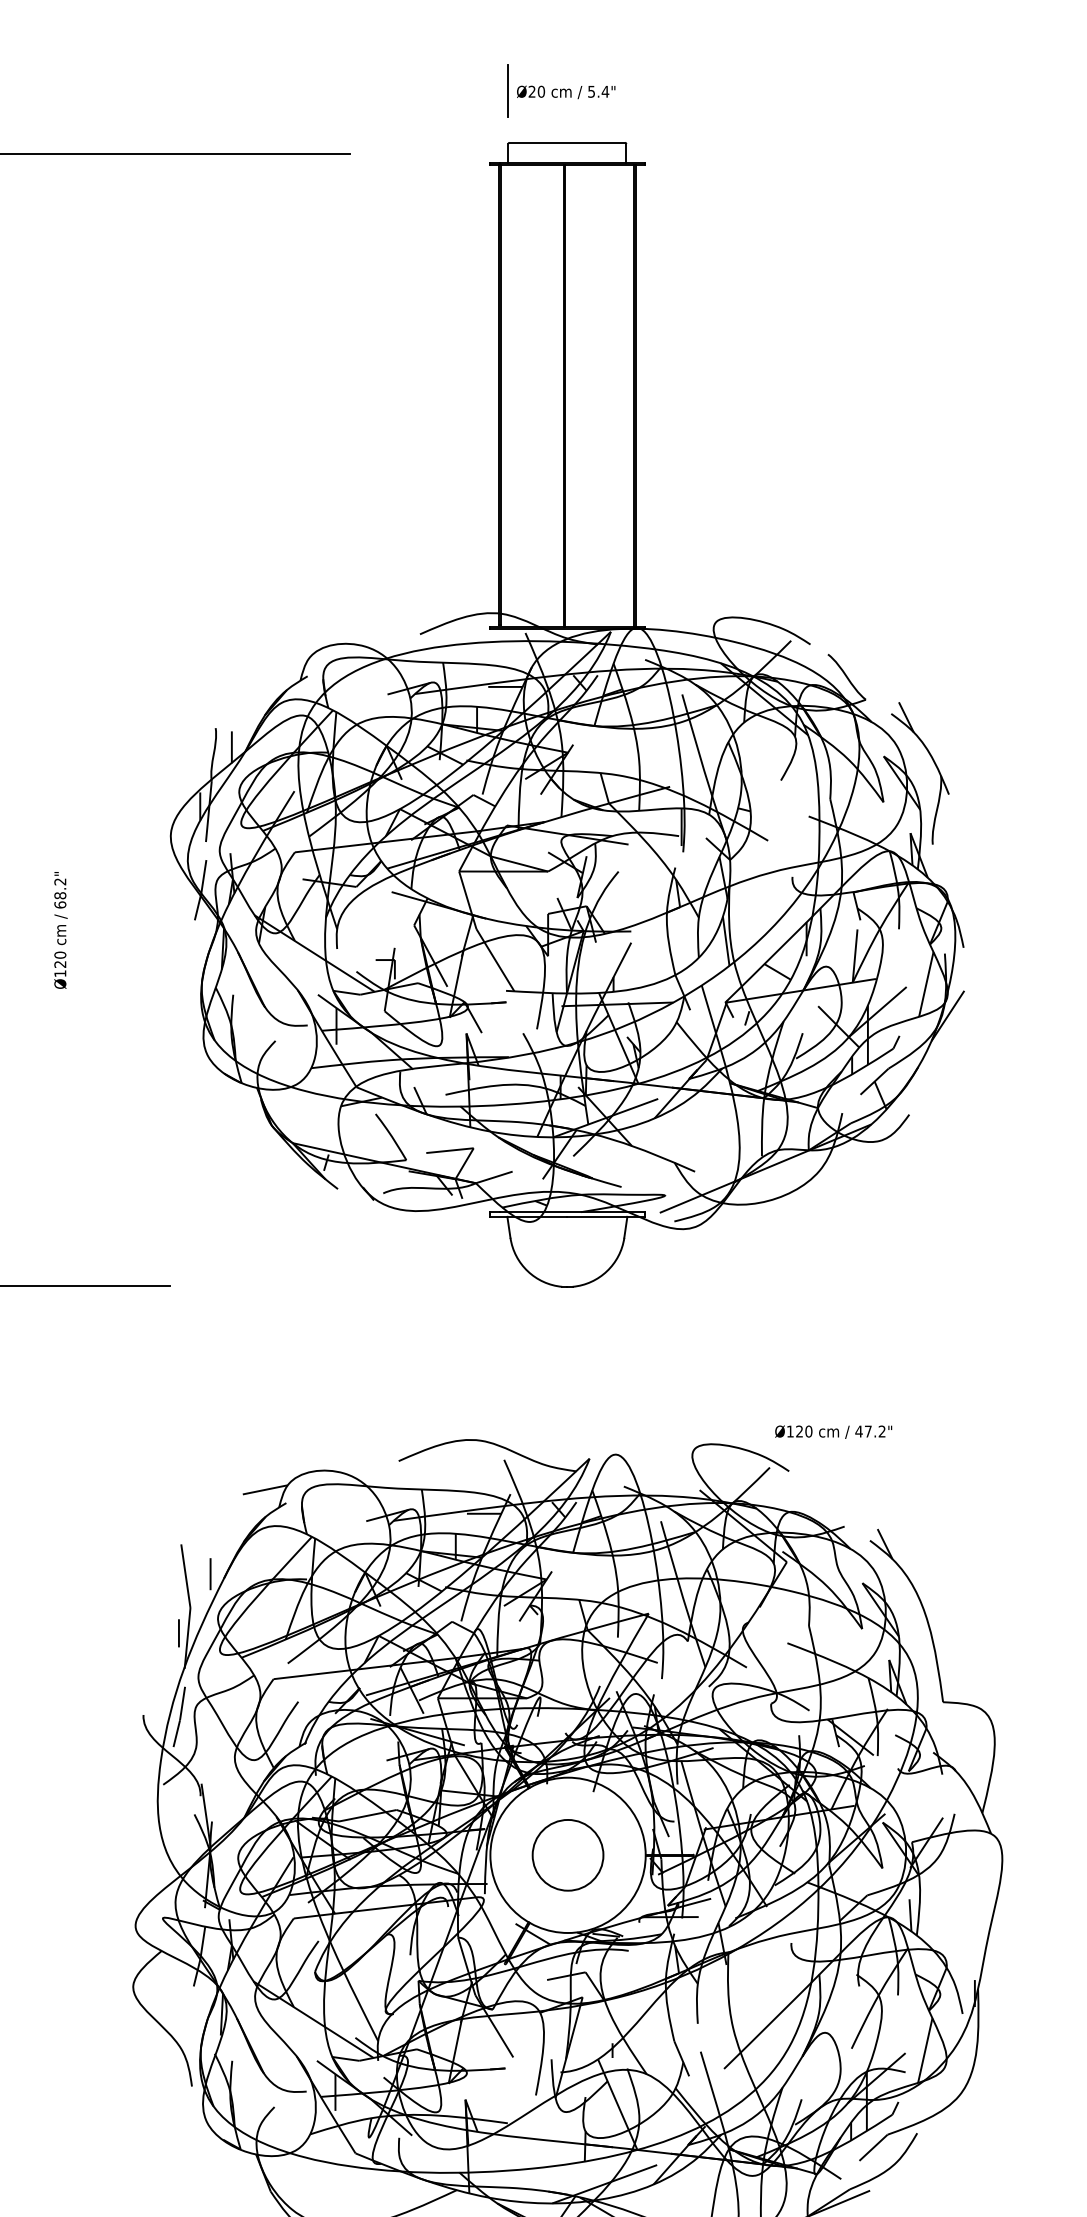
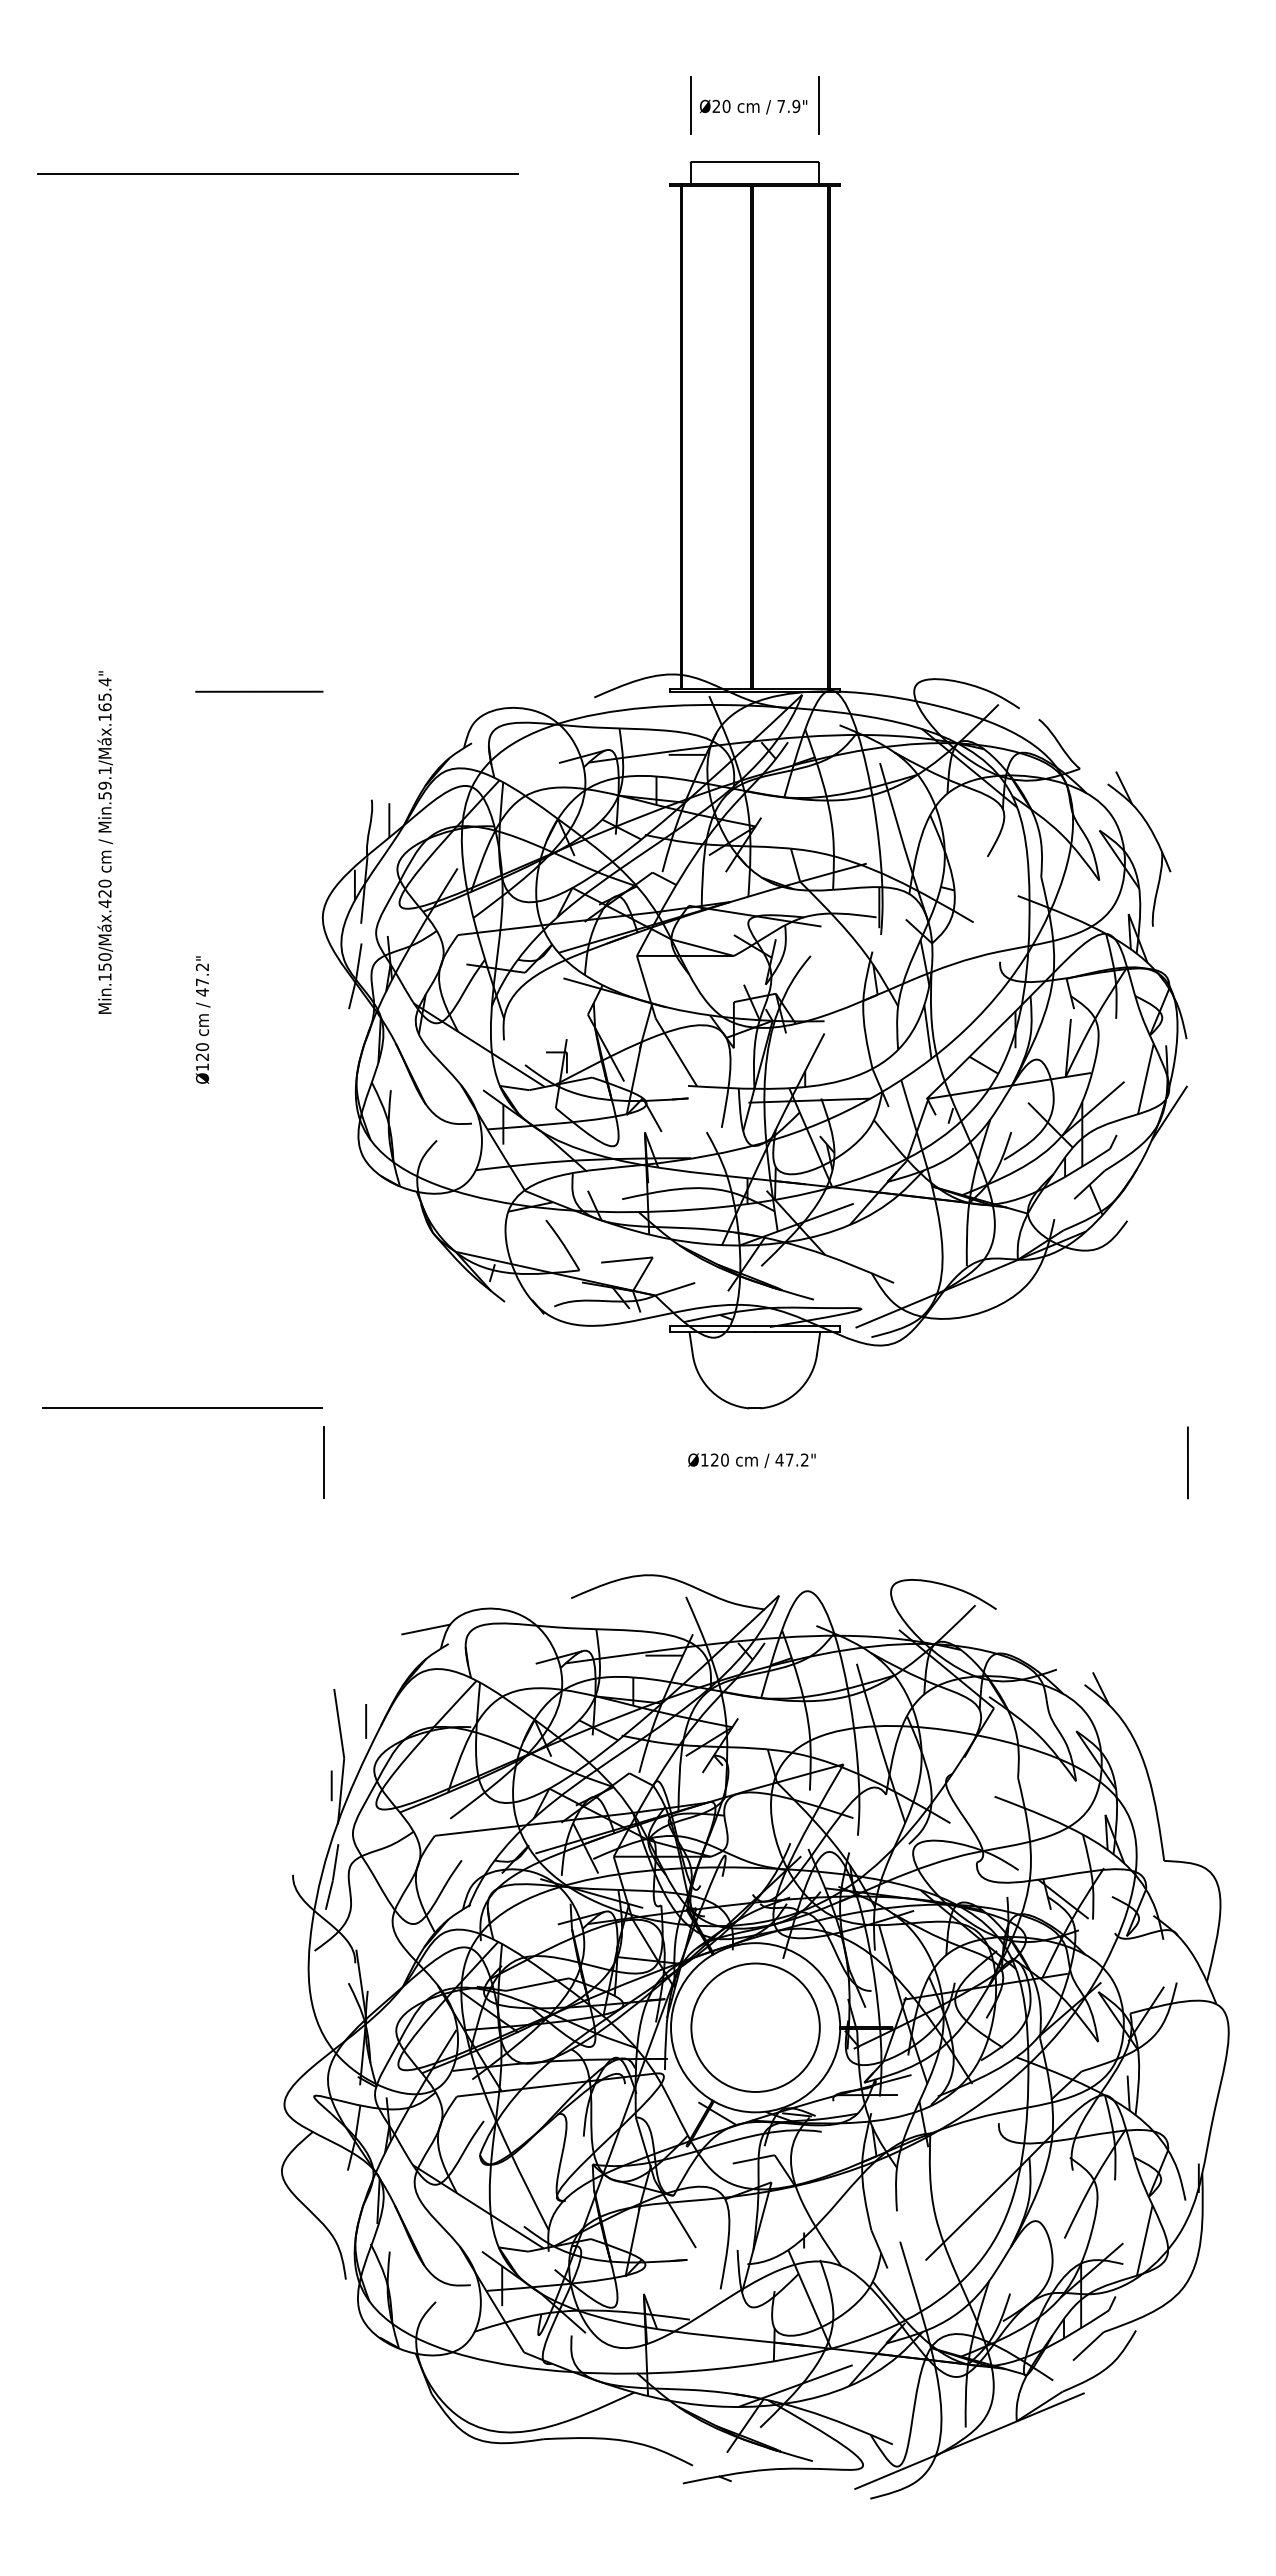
line: (626, 90) -> (819, 105), added
text: (598, 91) -> (788, 106), 5.4" -> 7.9"
line: (112, 628) -> (259, 691), added
text: (60, 900) -> (202, 987), 68.2" -> 47.2"
line: (171, 1336) -> (323, 1462), added
line: (964, 1336) -> (1187, 1462), added
text: (833, 1431) -> (751, 1460), moved
circle: (567, 1855) -> (755, 2027), size x1.67

